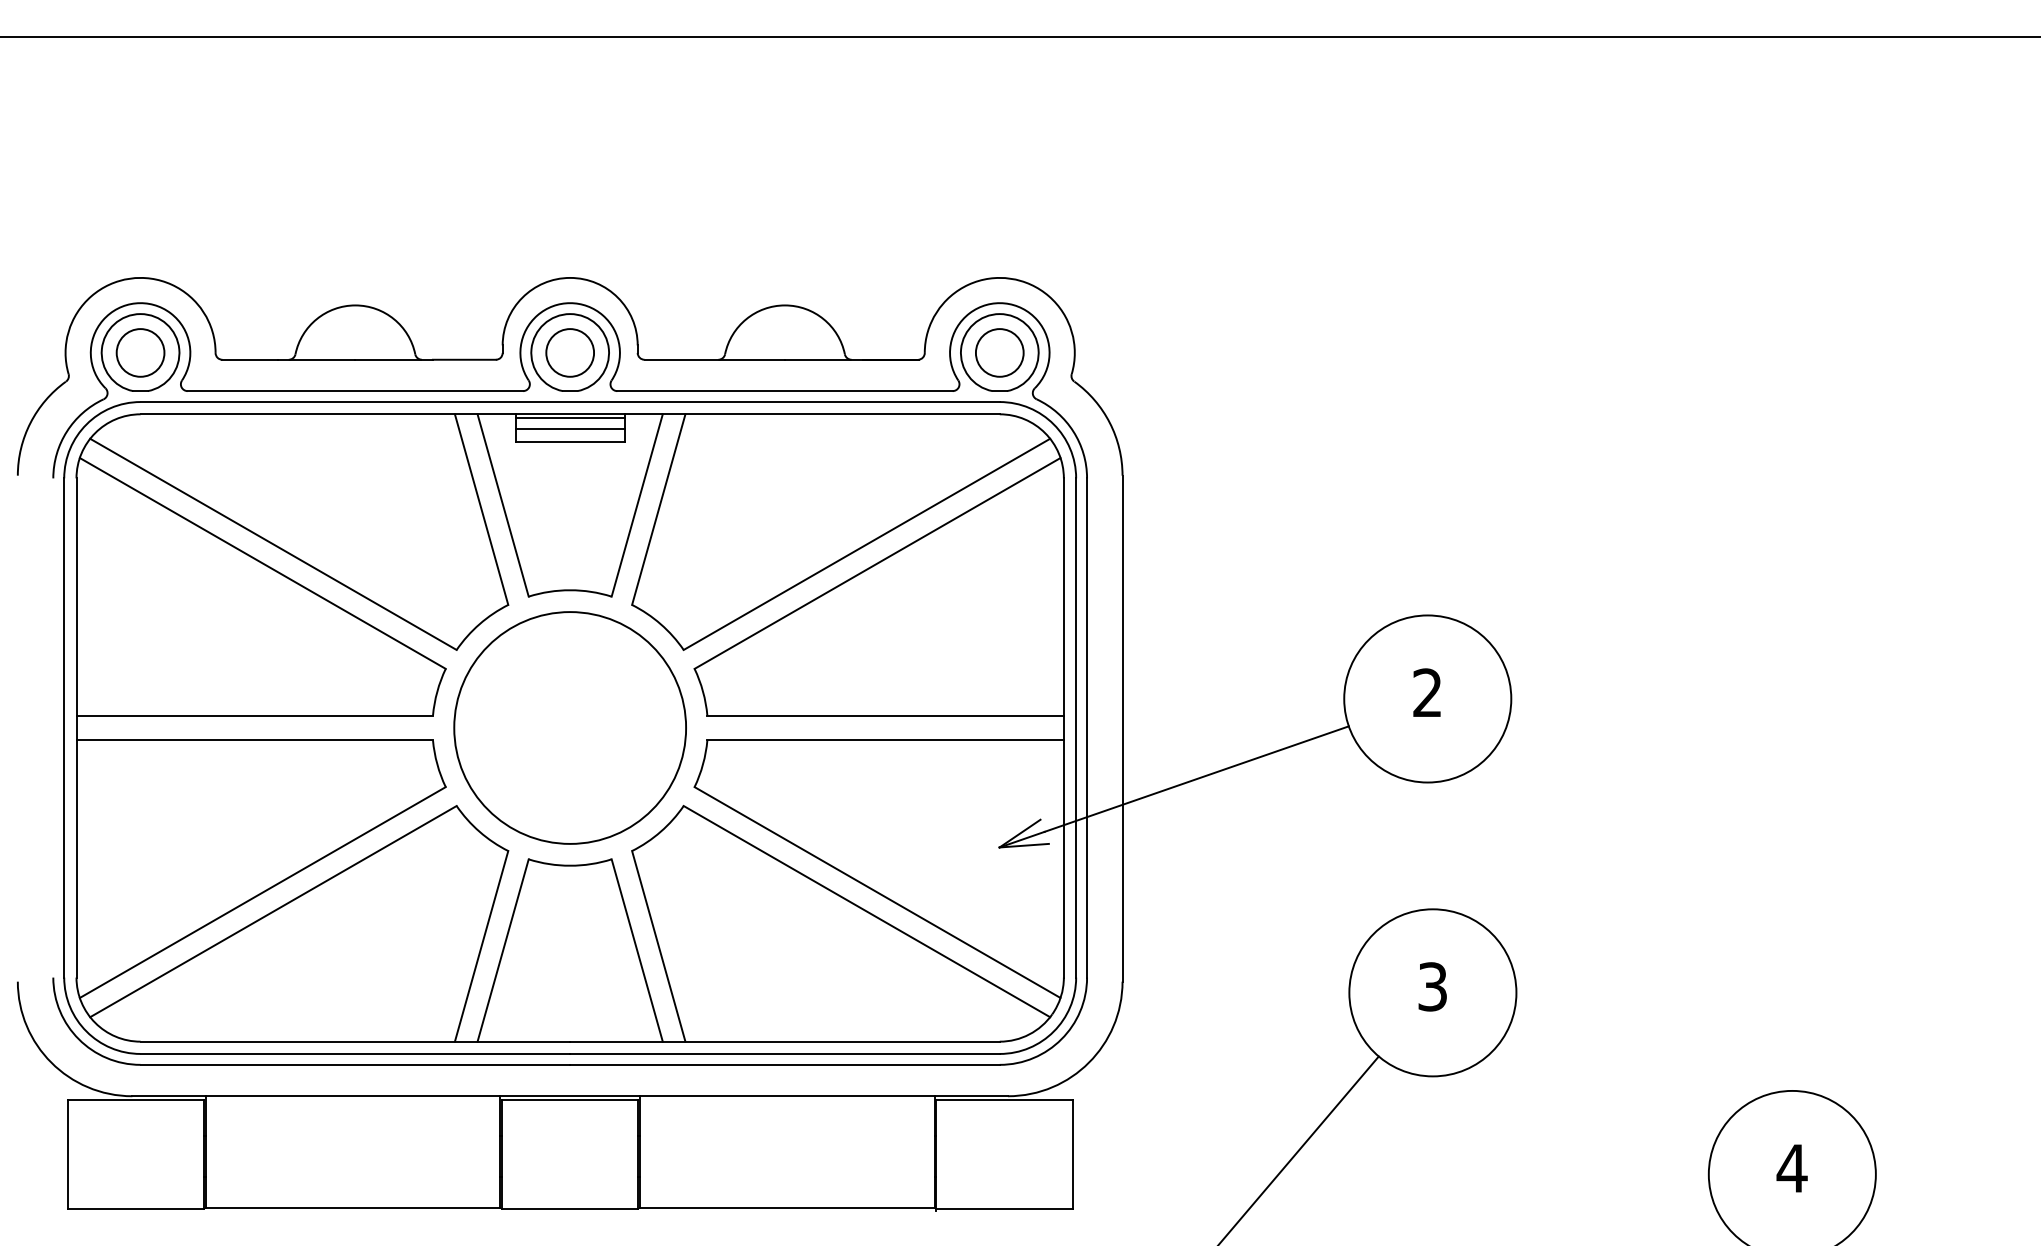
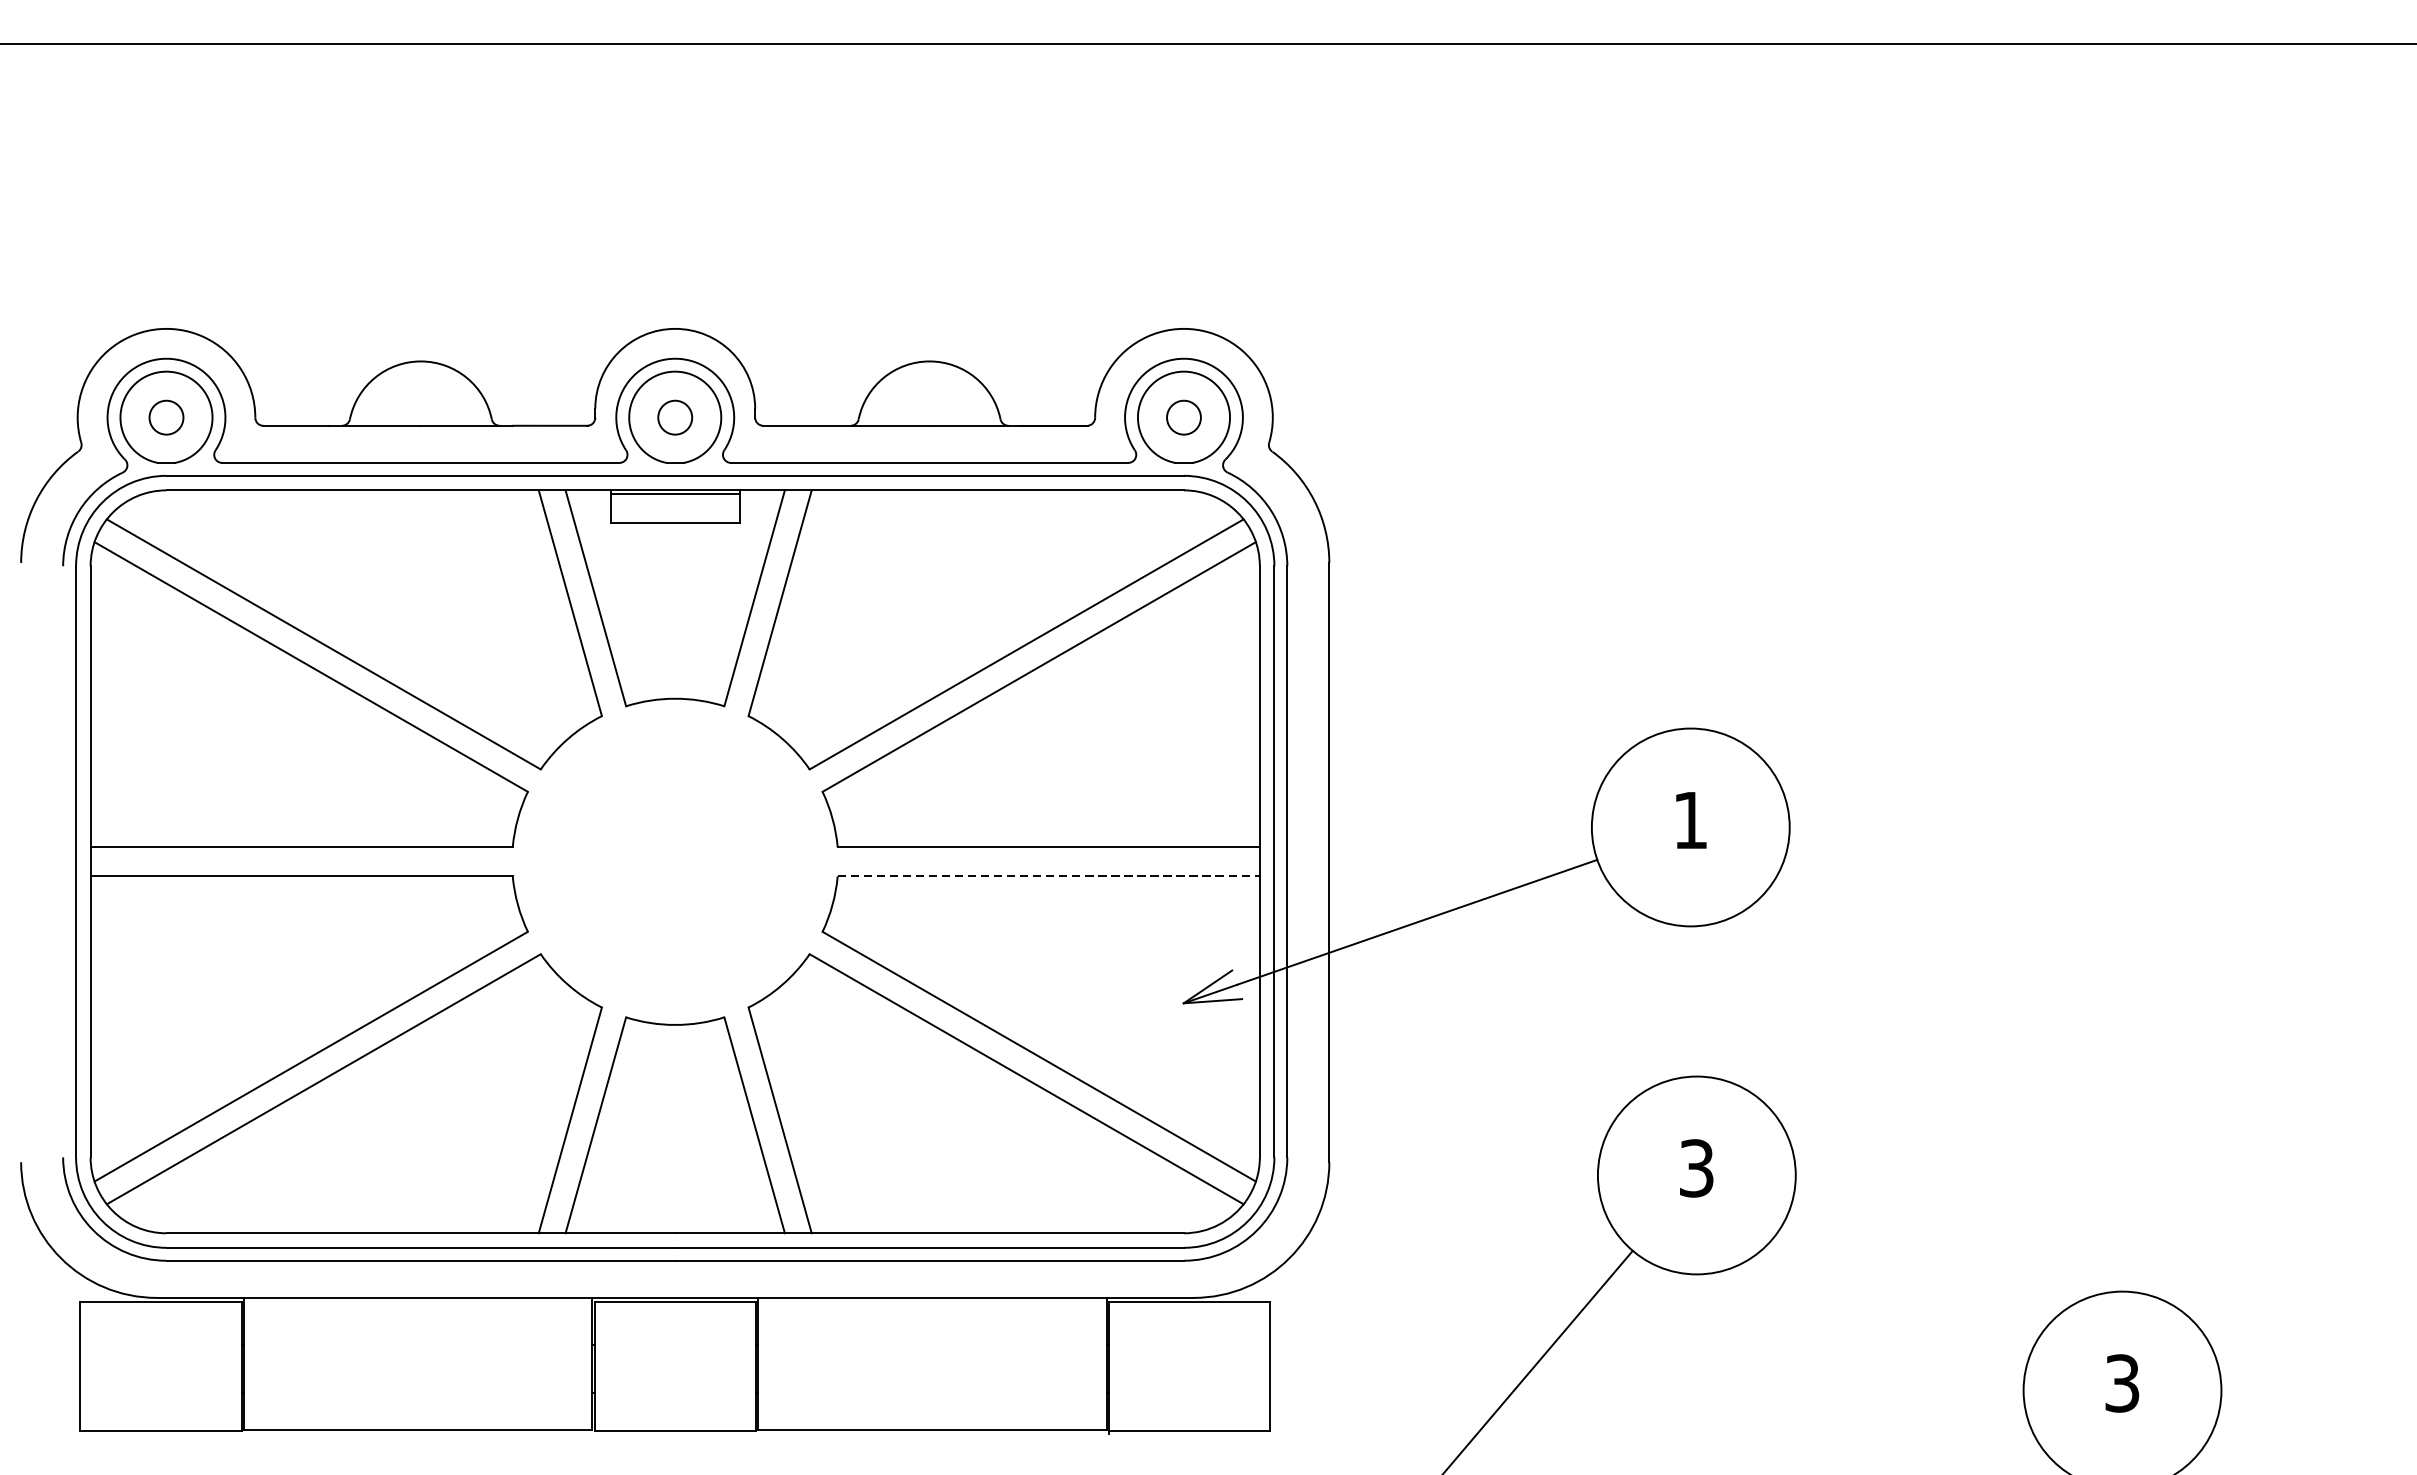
circle: (140, 352) -> (166, 417), size x0.6
circle: (570, 352) -> (675, 417), size x0.6
circle: (999, 352) -> (1183, 417), size x0.6
line: (569, 428) -> (674, 507), removed
text: (1427, 692) -> (1690, 819), 2 -> 1
circle: (569, 727) -> (674, 861), removed
line: (886, 740) -> (1049, 876), solid -> dashed
text: (1791, 1168) -> (2121, 1383), 4 -> 3

